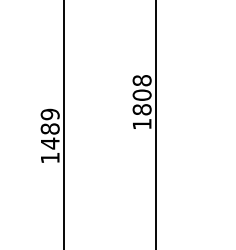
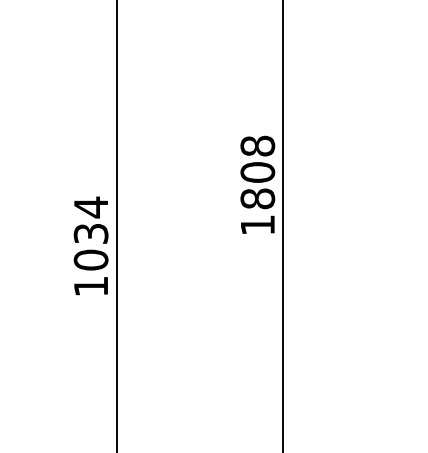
text: (49, 128) -> (89, 232), 1489 -> 1034

